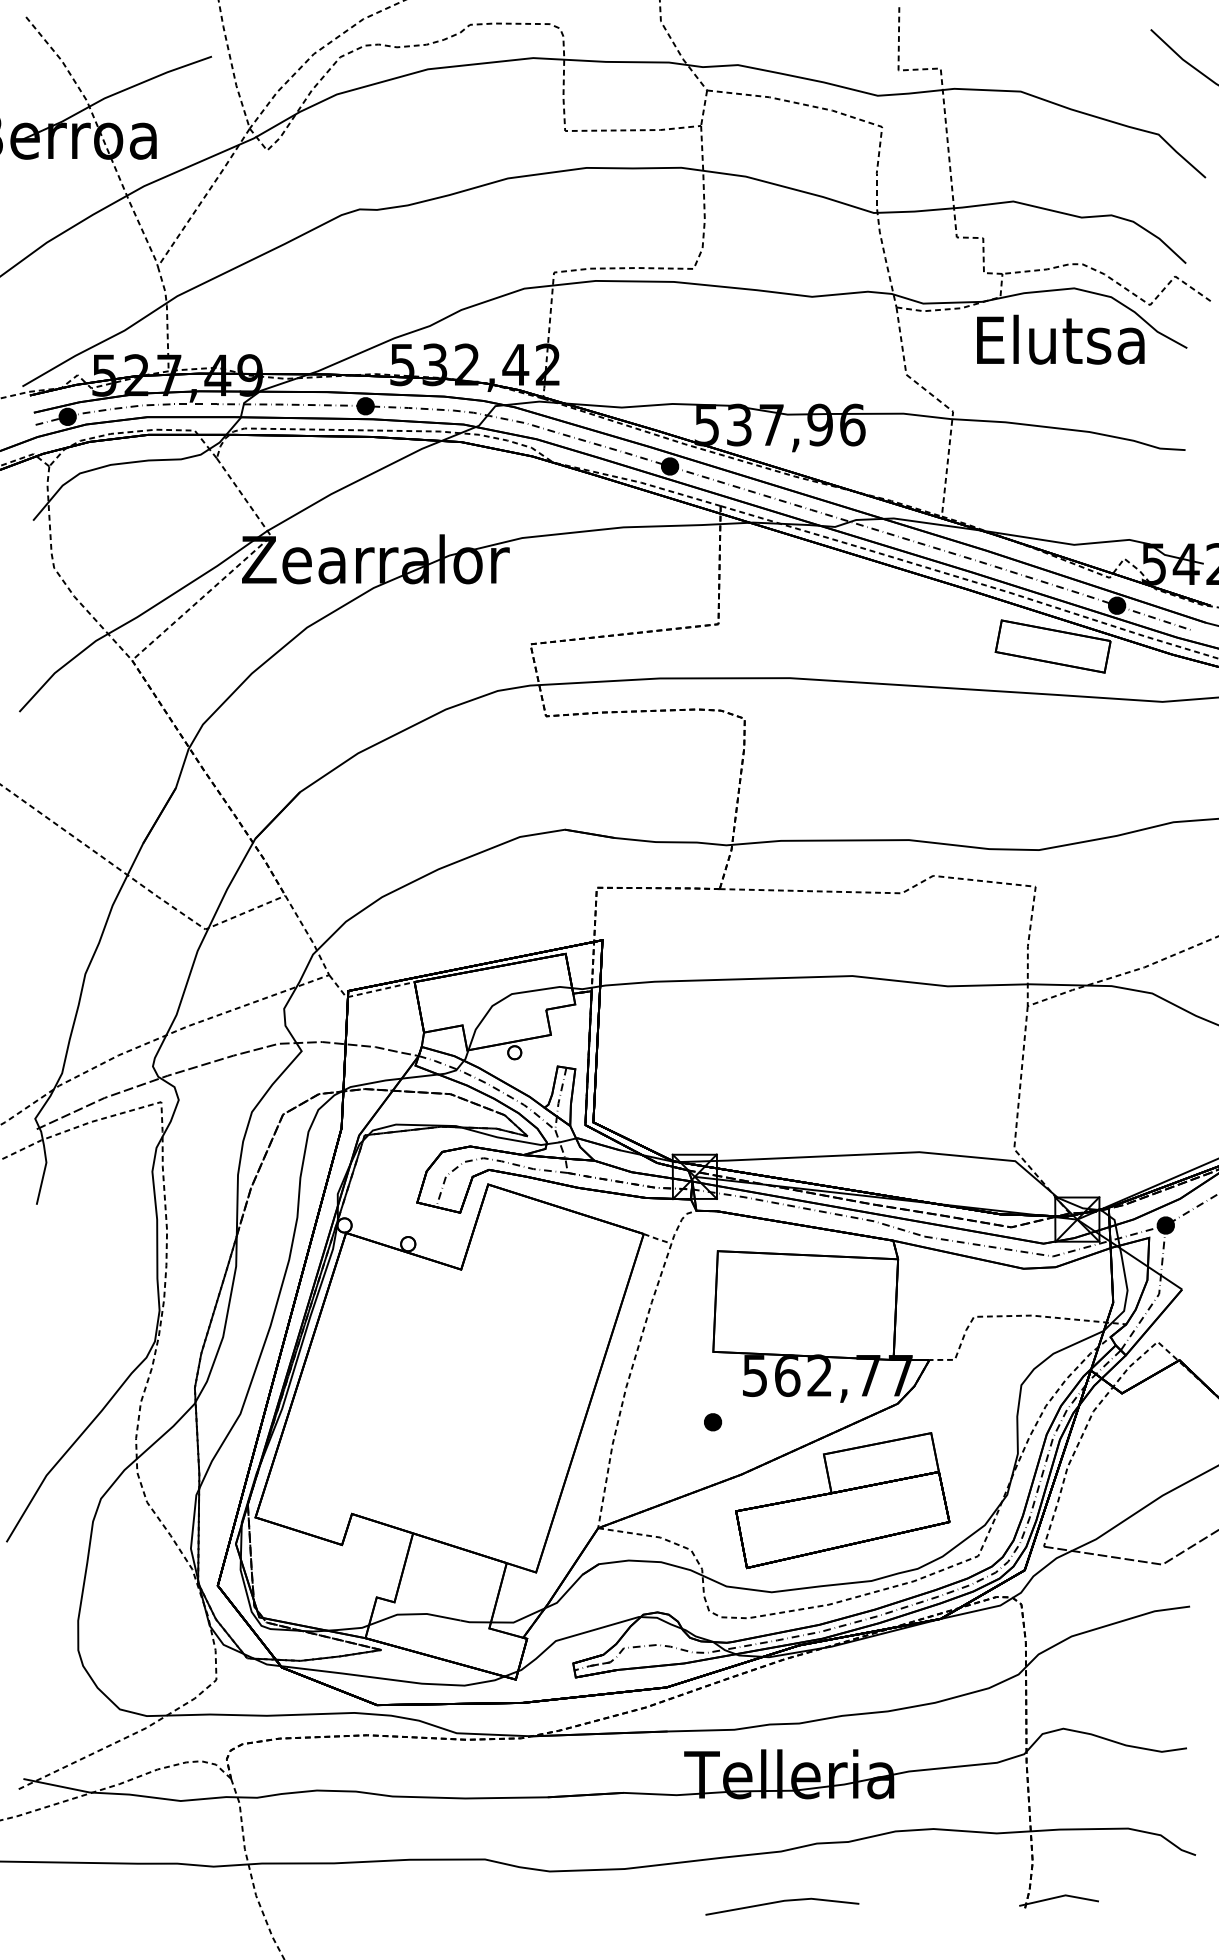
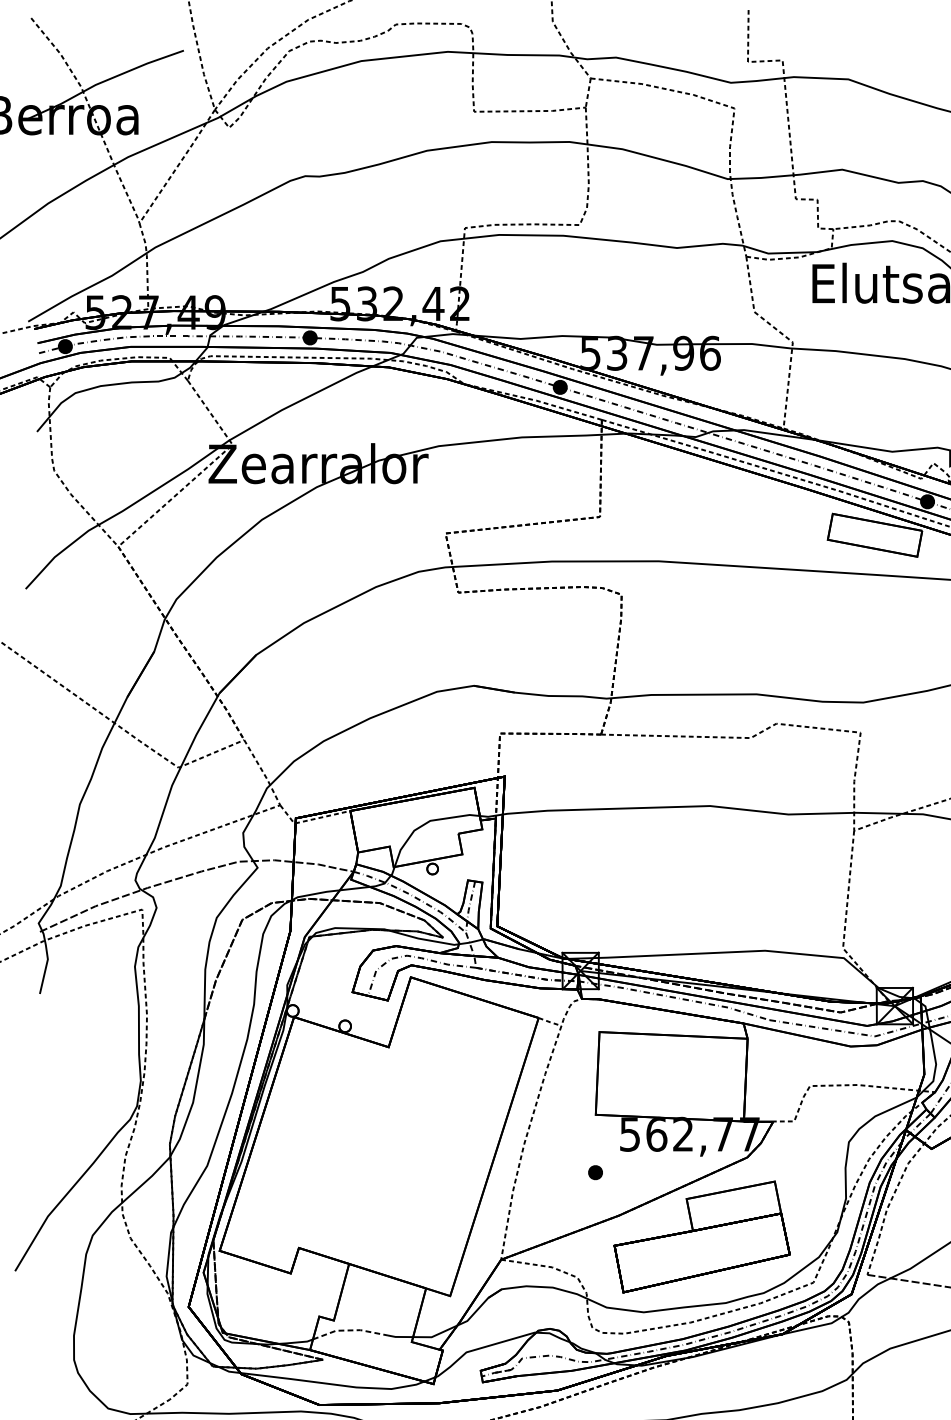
line: (414, 1614) -> (350, 1330), solid -> dashed

